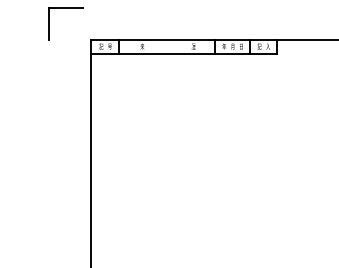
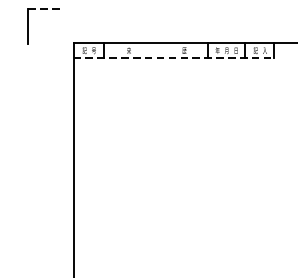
line: (65, 8) -> (45, 9), solid -> dashed
line: (183, 53) -> (173, 58), solid -> dashed

